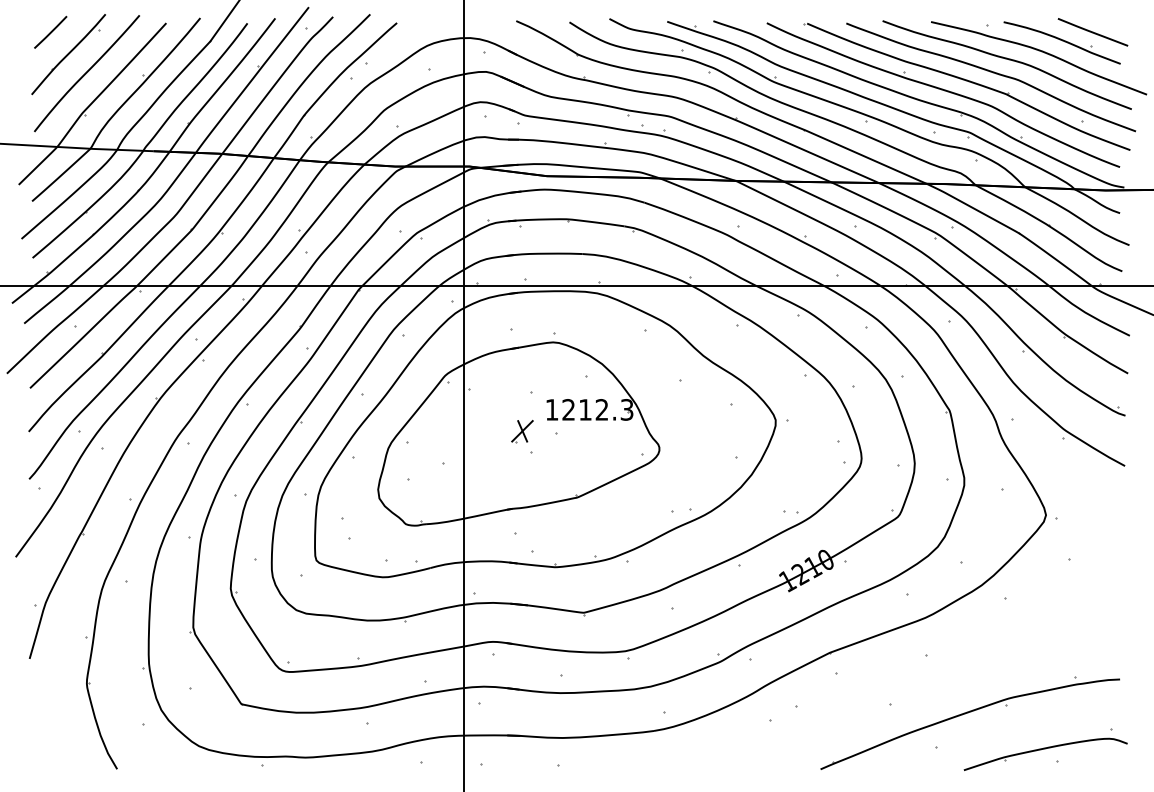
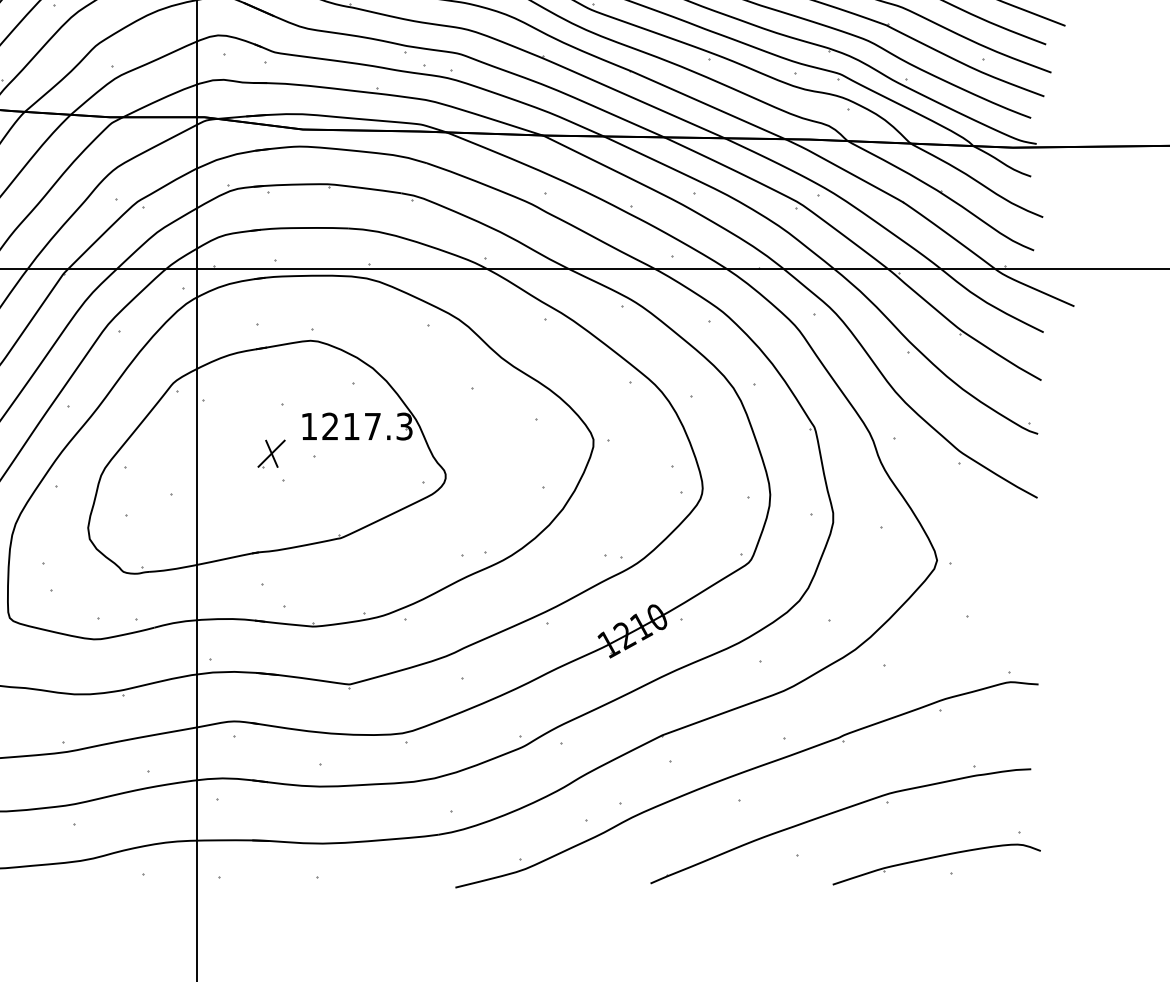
text: (601, 409) -> (372, 426), 1212.3 -> 1217.3
part: (896, 687) -> (747, 779), added

